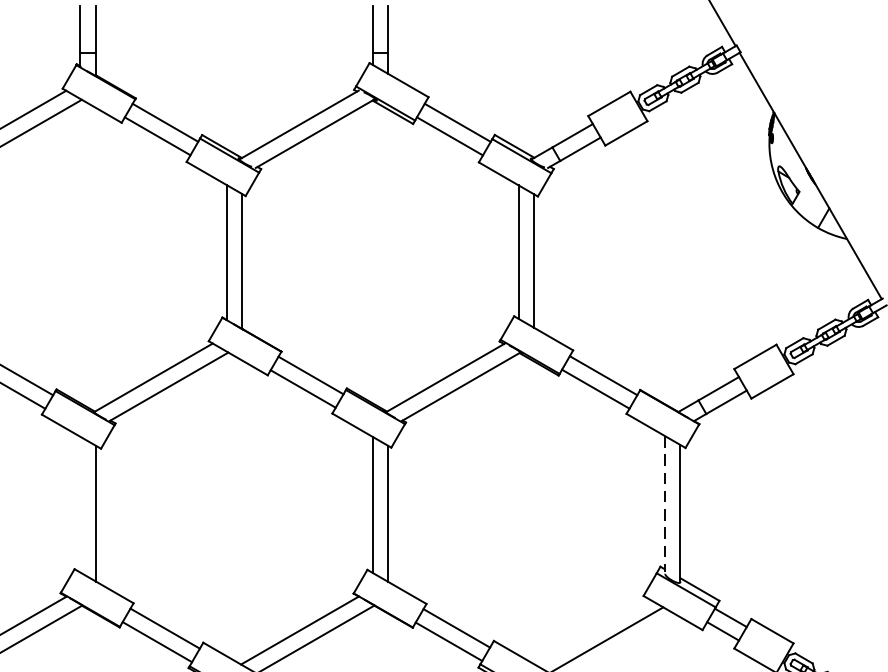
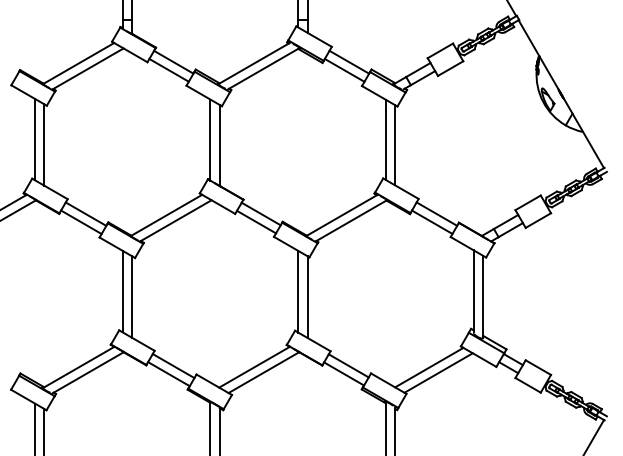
line: (80, 504) -> (122, 291), added
line: (664, 504) -> (473, 291), dashed -> solid
line: (591, 631) -> (429, 367), added

